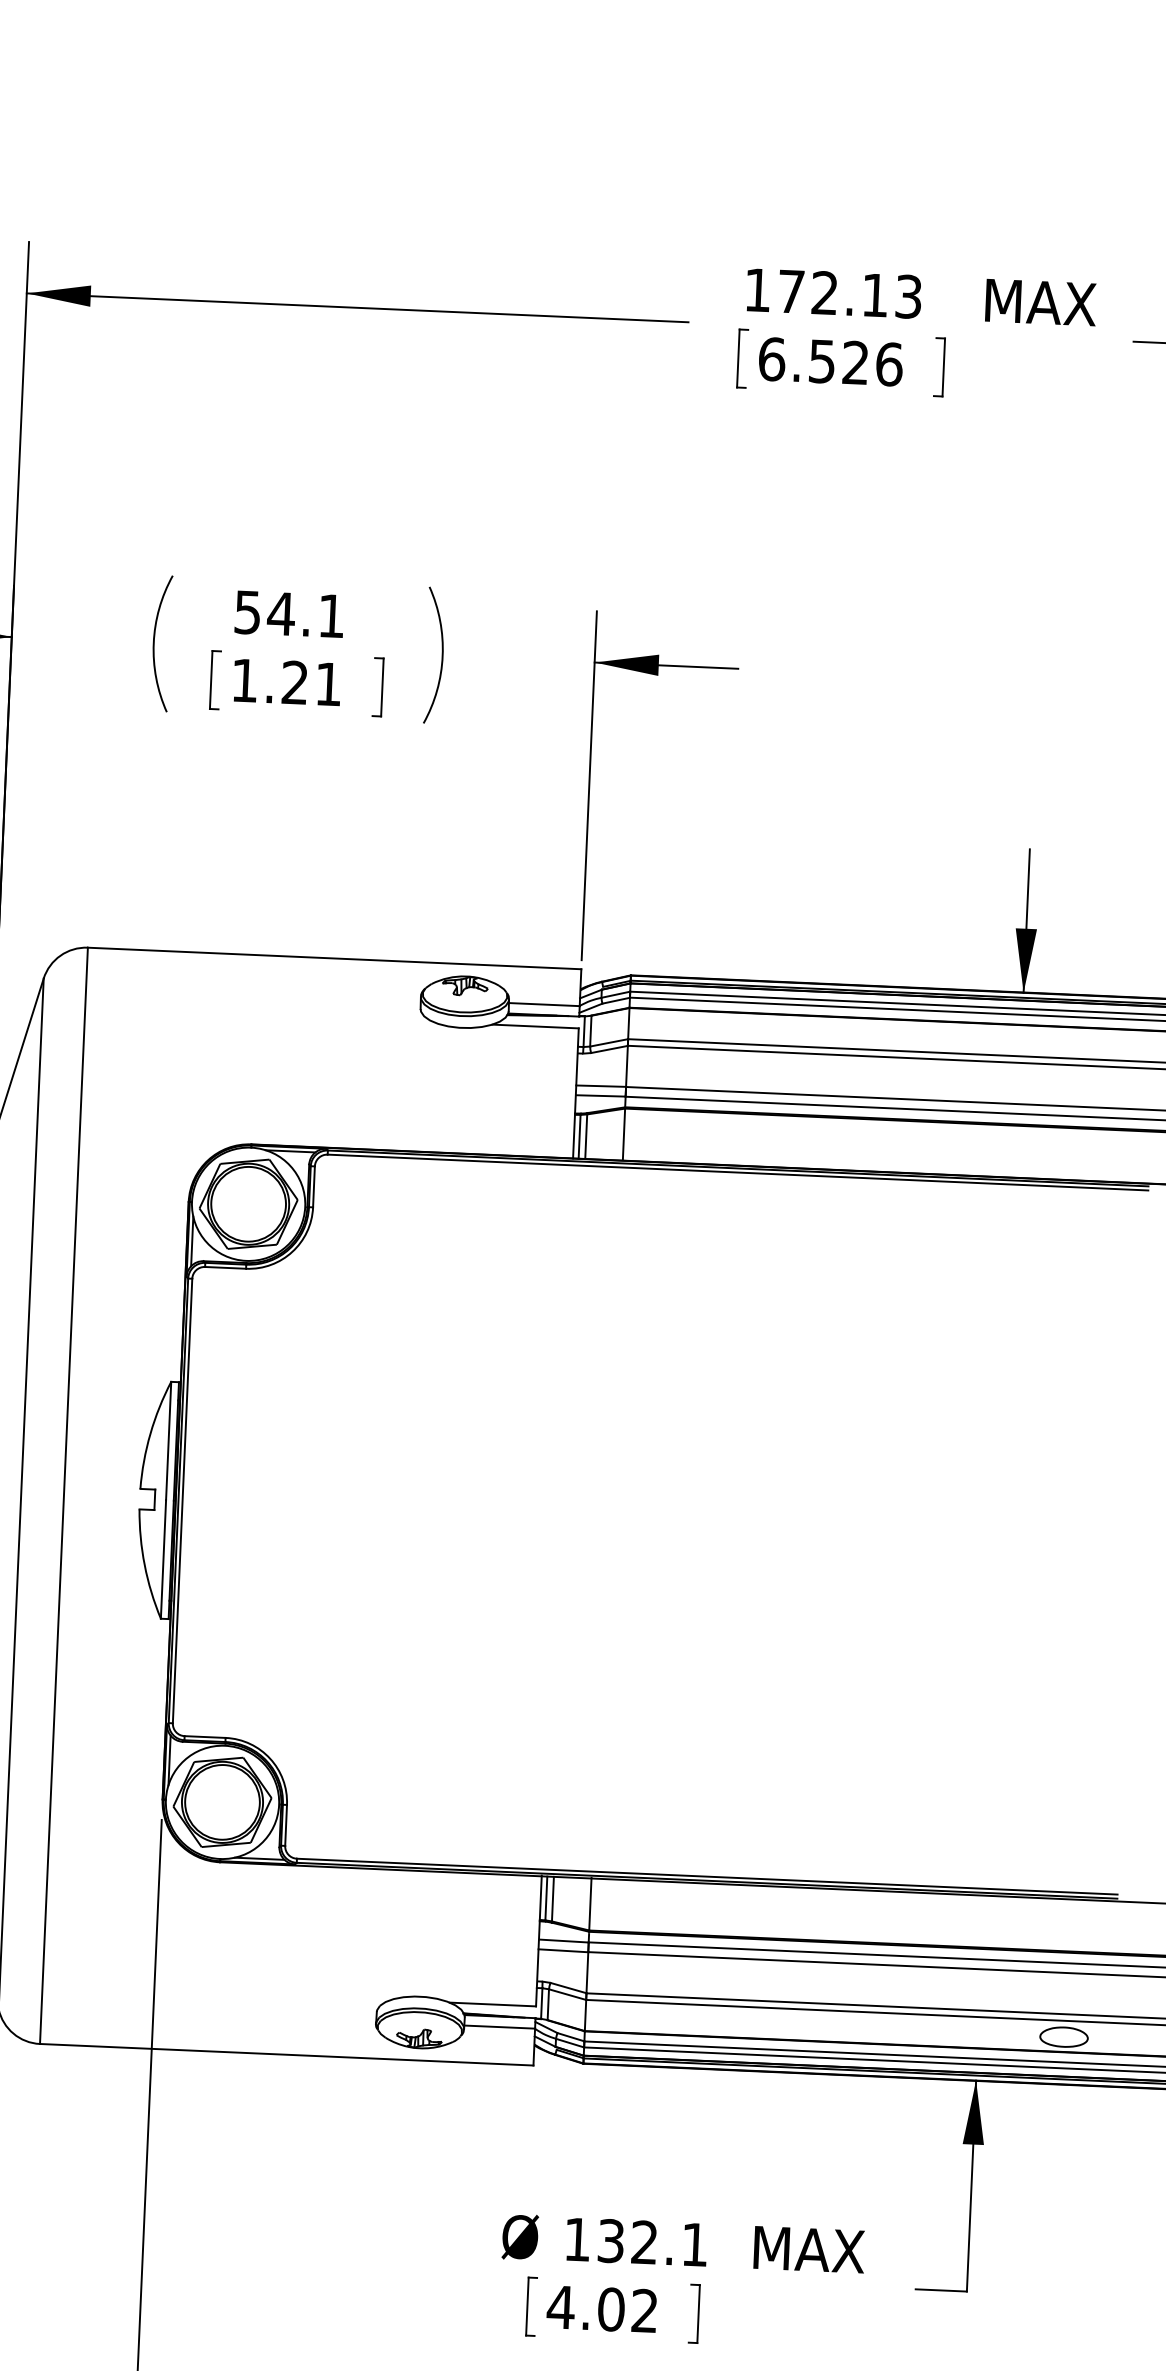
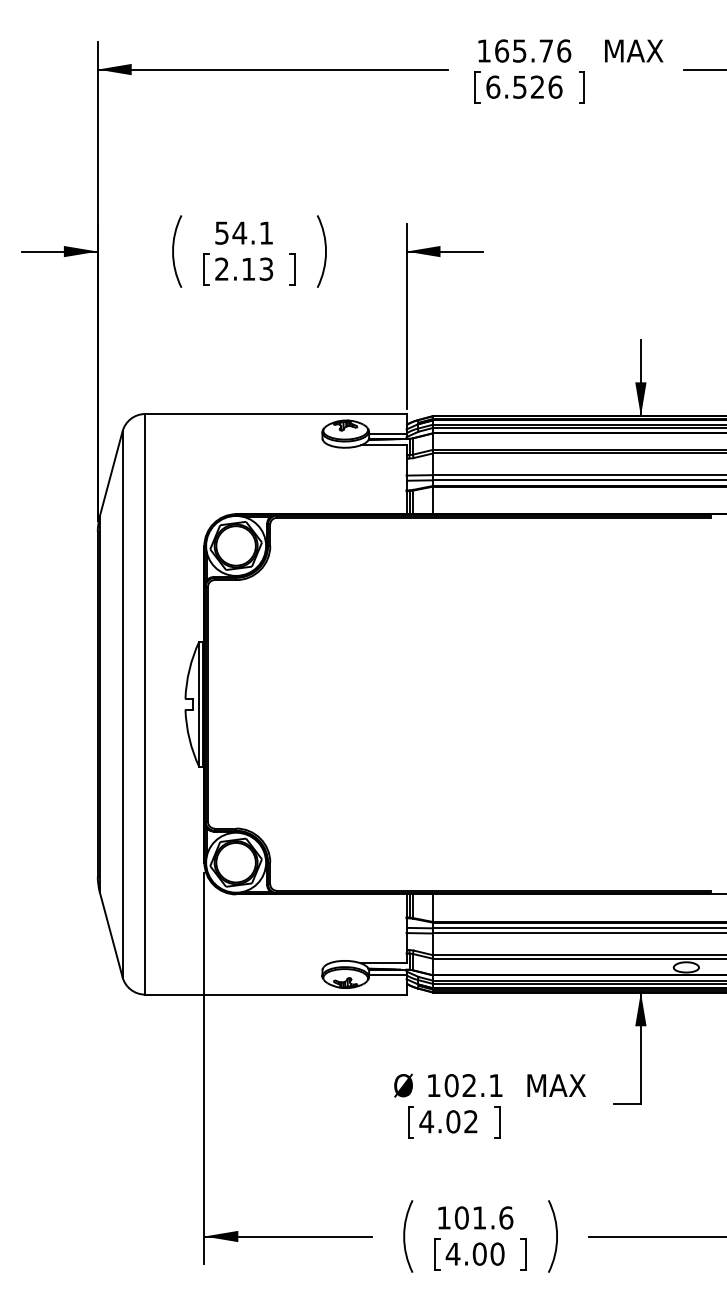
text: (850, 293) -> (533, 50), 172.13 -> 165.76
text: (287, 681) -> (244, 268), 1.21 -> 2.13
text: (610, 2240) -> (451, 1085), 132.1 -> 102.1

